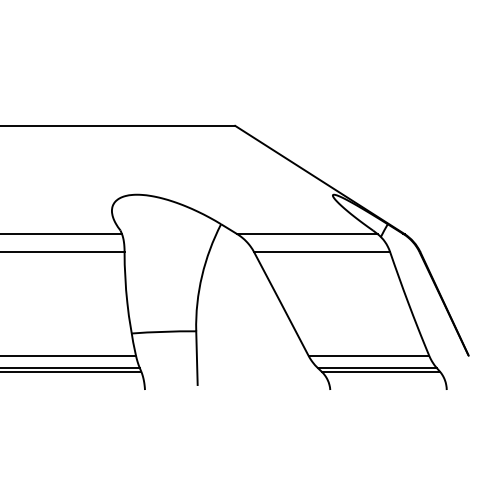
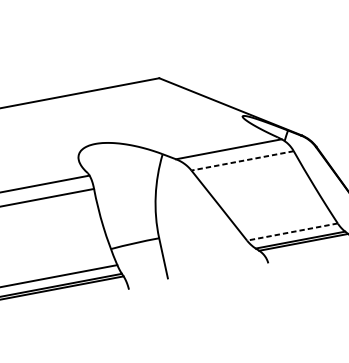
line: (321, 252) -> (242, 161), solid -> dashed
line: (368, 355) -> (292, 231), solid -> dashed

